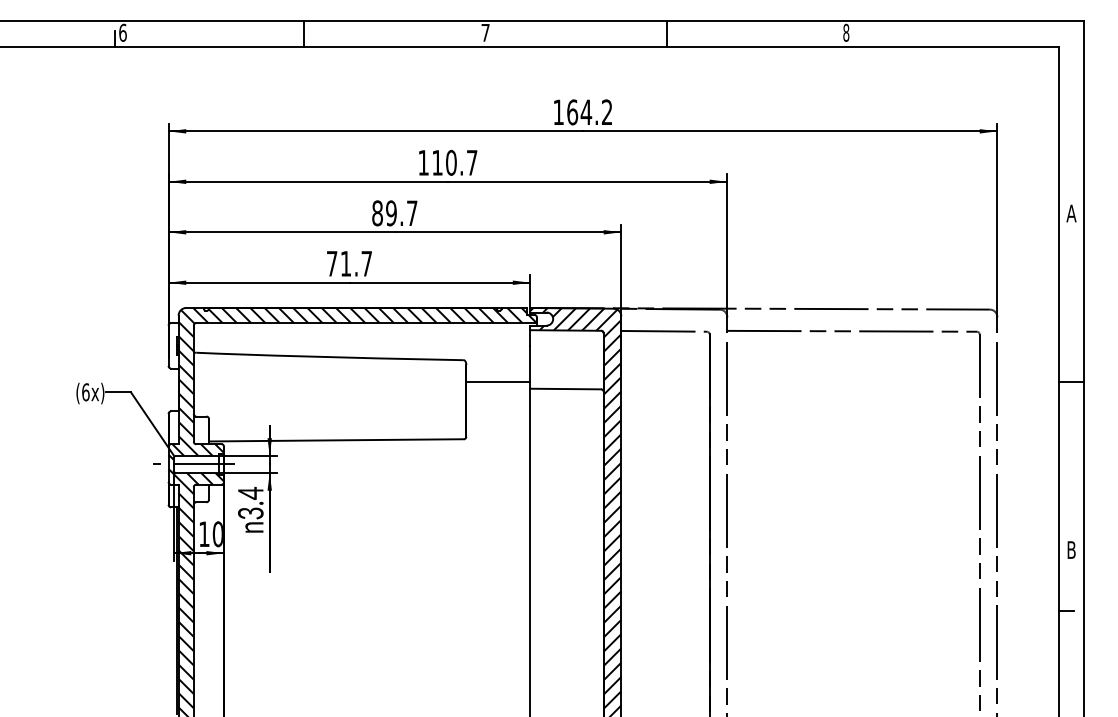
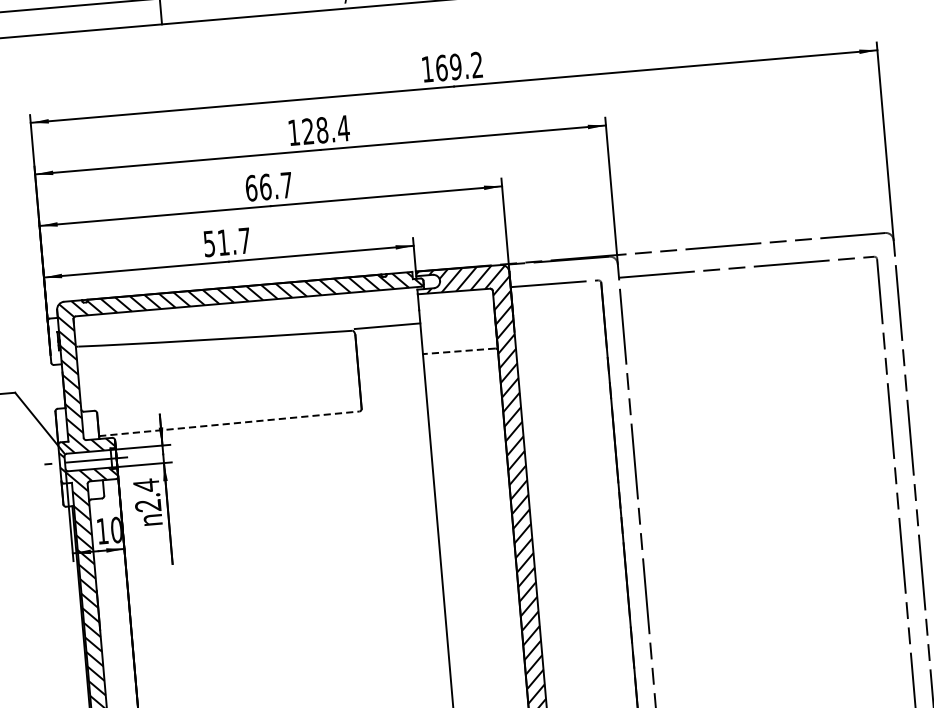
text: (586, 112) -> (456, 67), 164.2 -> 169.2
text: (454, 162) -> (325, 129), 110.7 -> 128.4
text: (384, 213) -> (258, 187), 89.7 -> 66.7
text: (332, 263) -> (209, 243), 71.7 -> 51.7
line: (498, 381) -> (387, 326), moved
line: (565, 389) -> (458, 351), solid -> dashed
line: (336, 440) -> (229, 423), solid -> dashed
text: (254, 513) -> (151, 505), 3.4 -> 2.4

